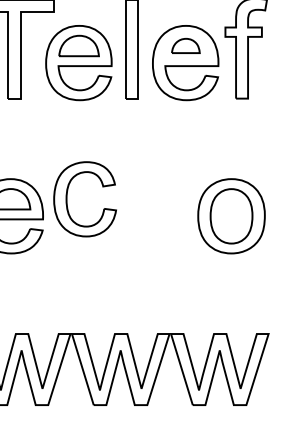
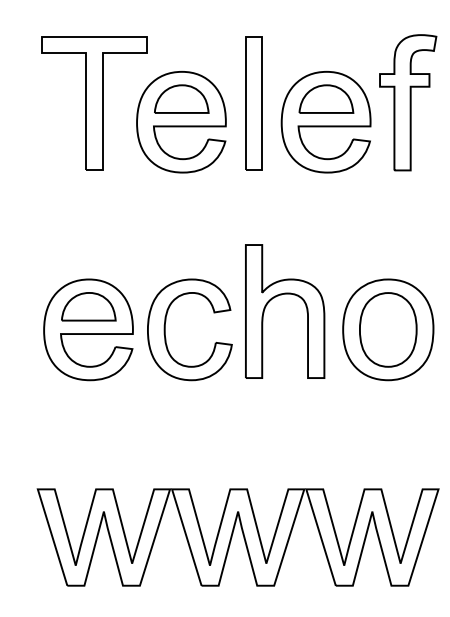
part: (185, 45) -> (326, 98), size x1.43
part: (152, 190) -> (281, 295), added
part: (67, 199) -> (165, 329), moved

